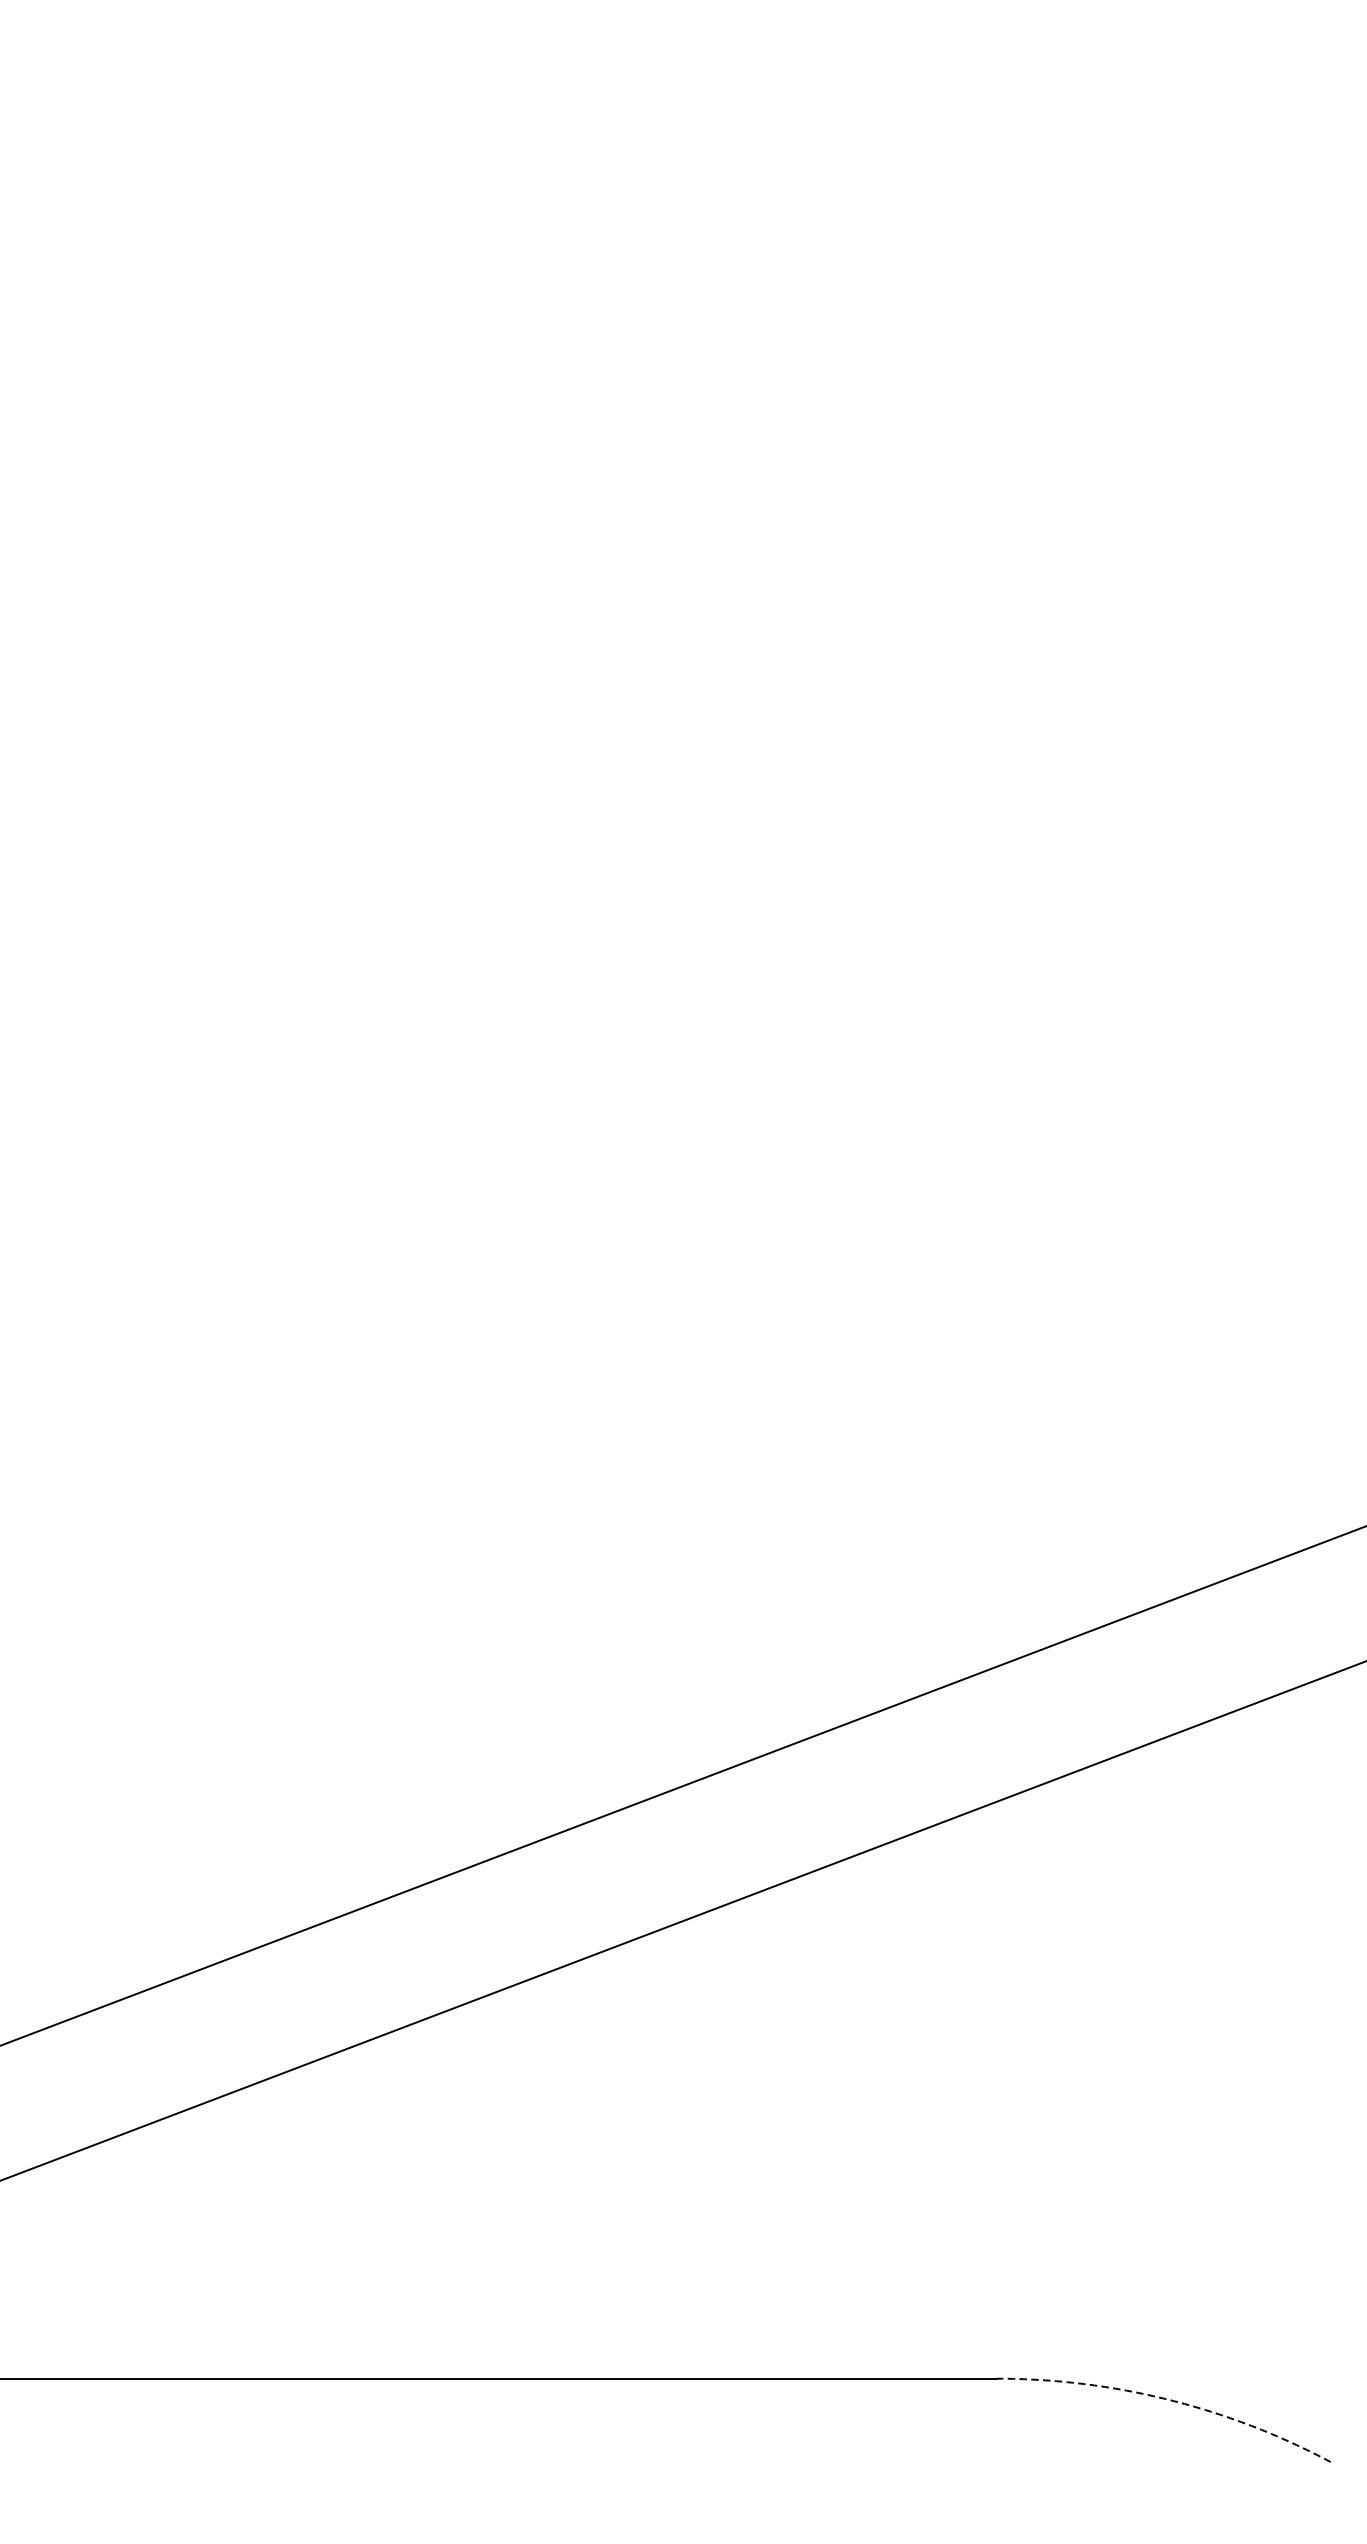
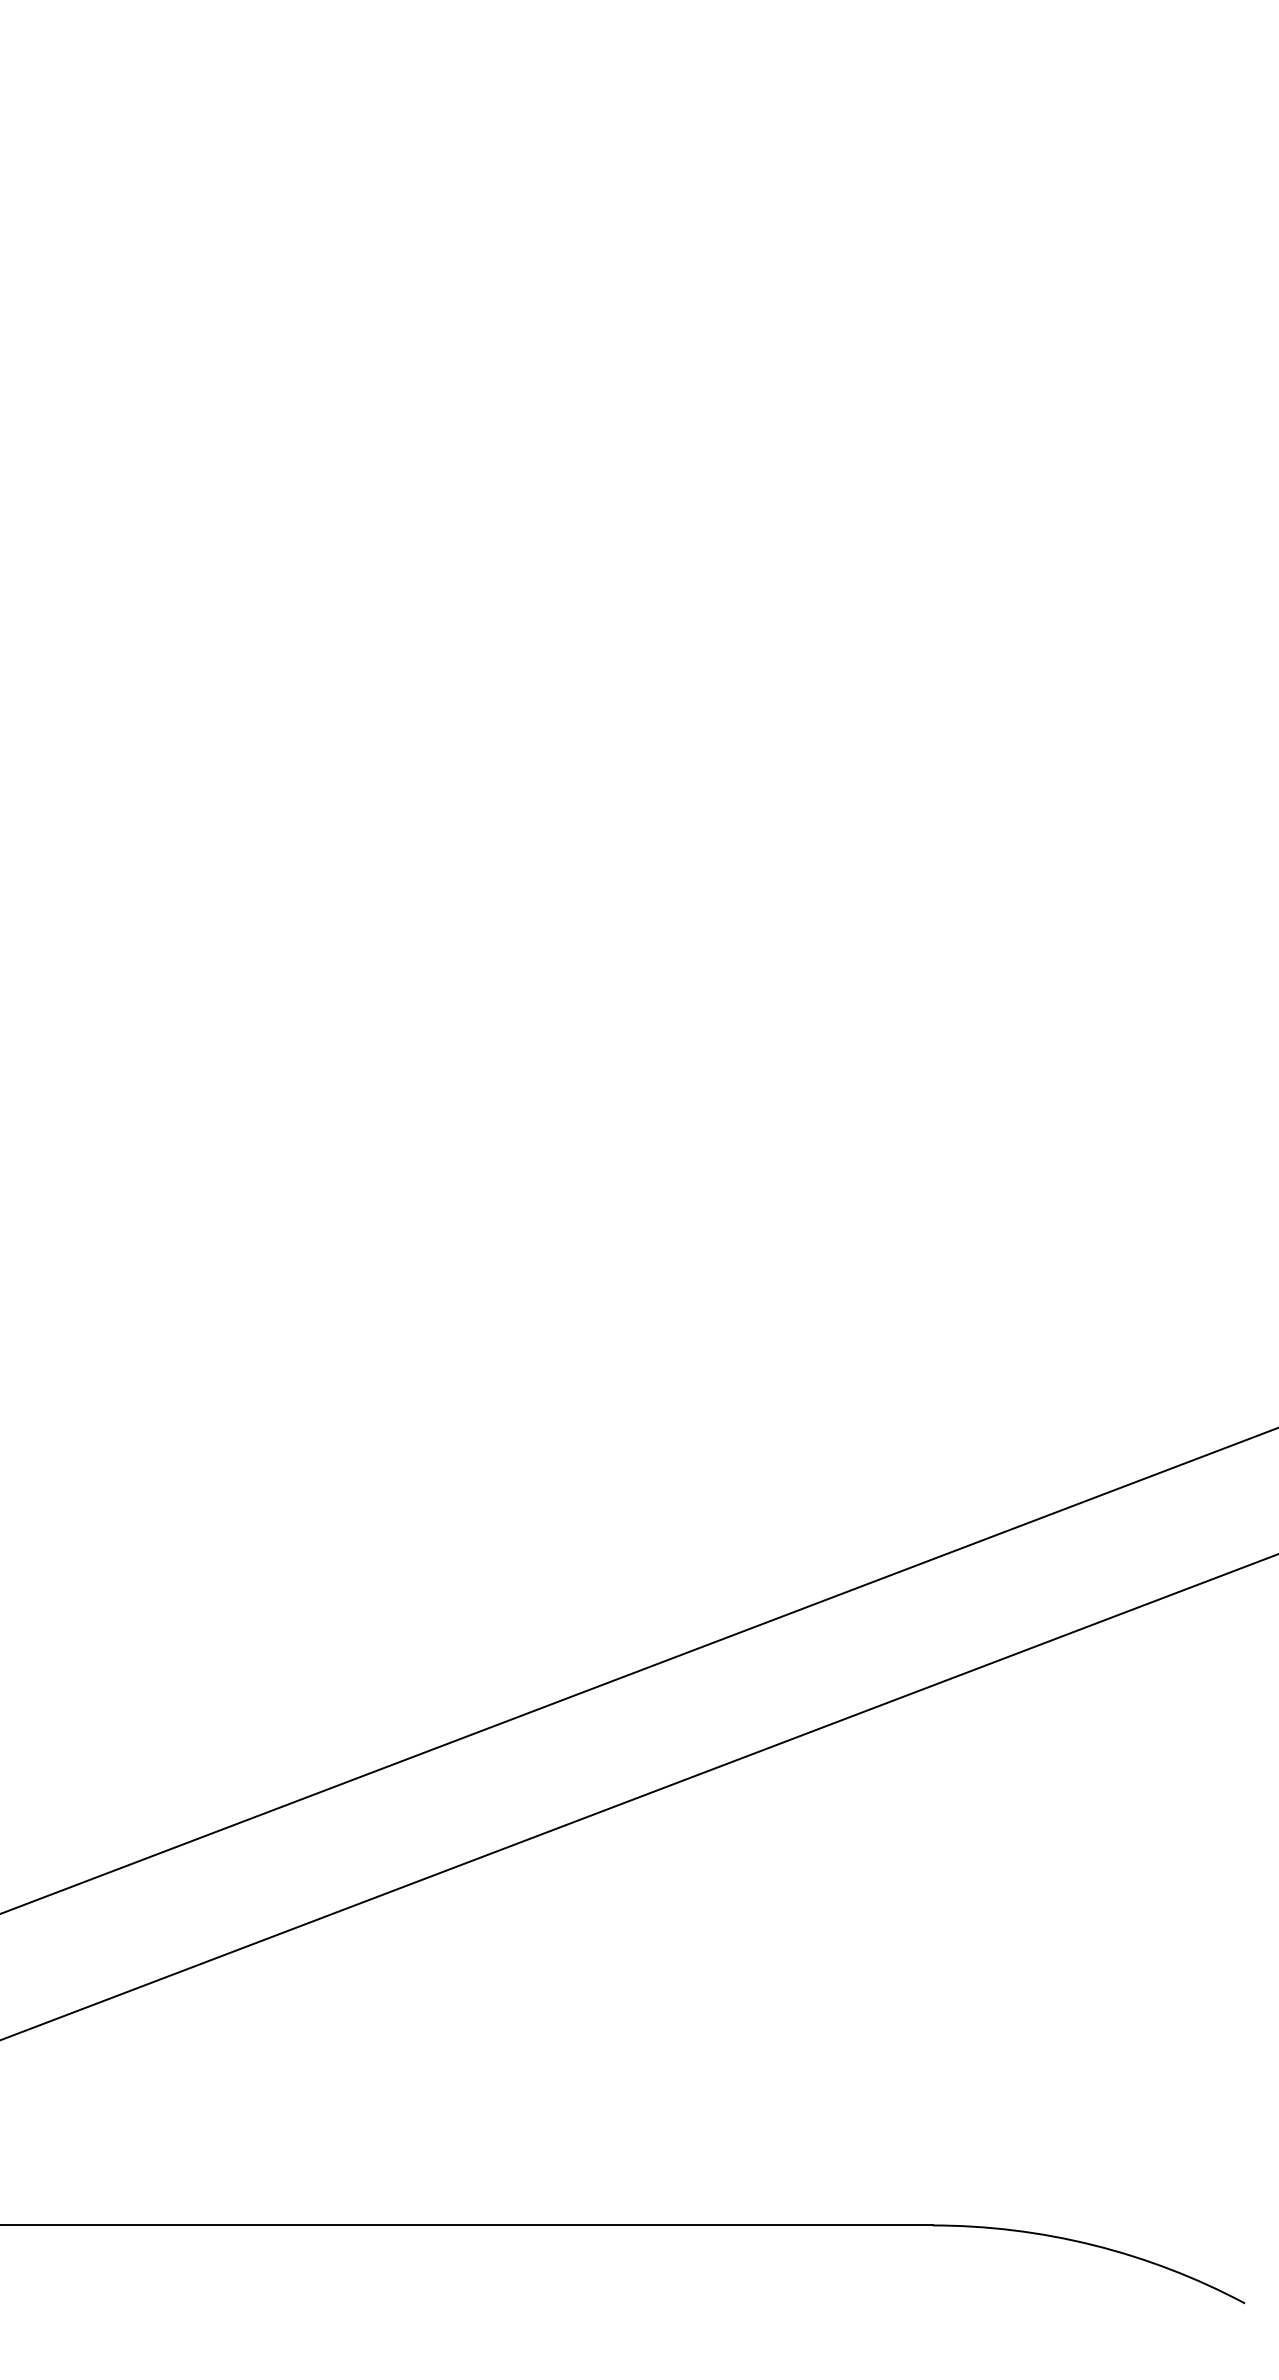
arc: (1168, 2400) -> (1093, 2245), dashed -> solid

